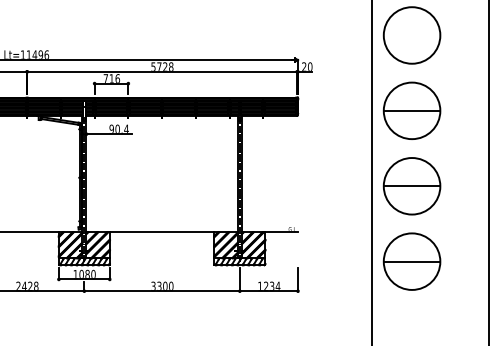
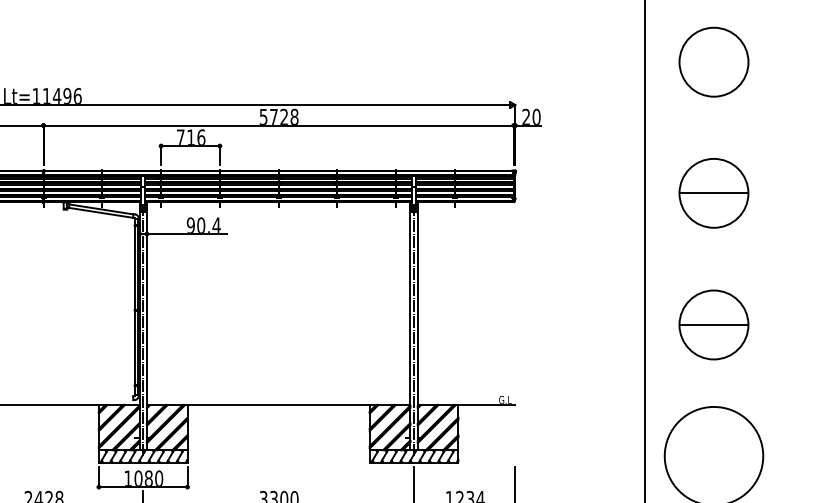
circle: (411, 35) -> (713, 62), size x0.7
part: (411, 110) -> (713, 192), size x0.7
part: (411, 186) -> (713, 325), size x0.7
line: (411, 261) -> (713, 455), removed

